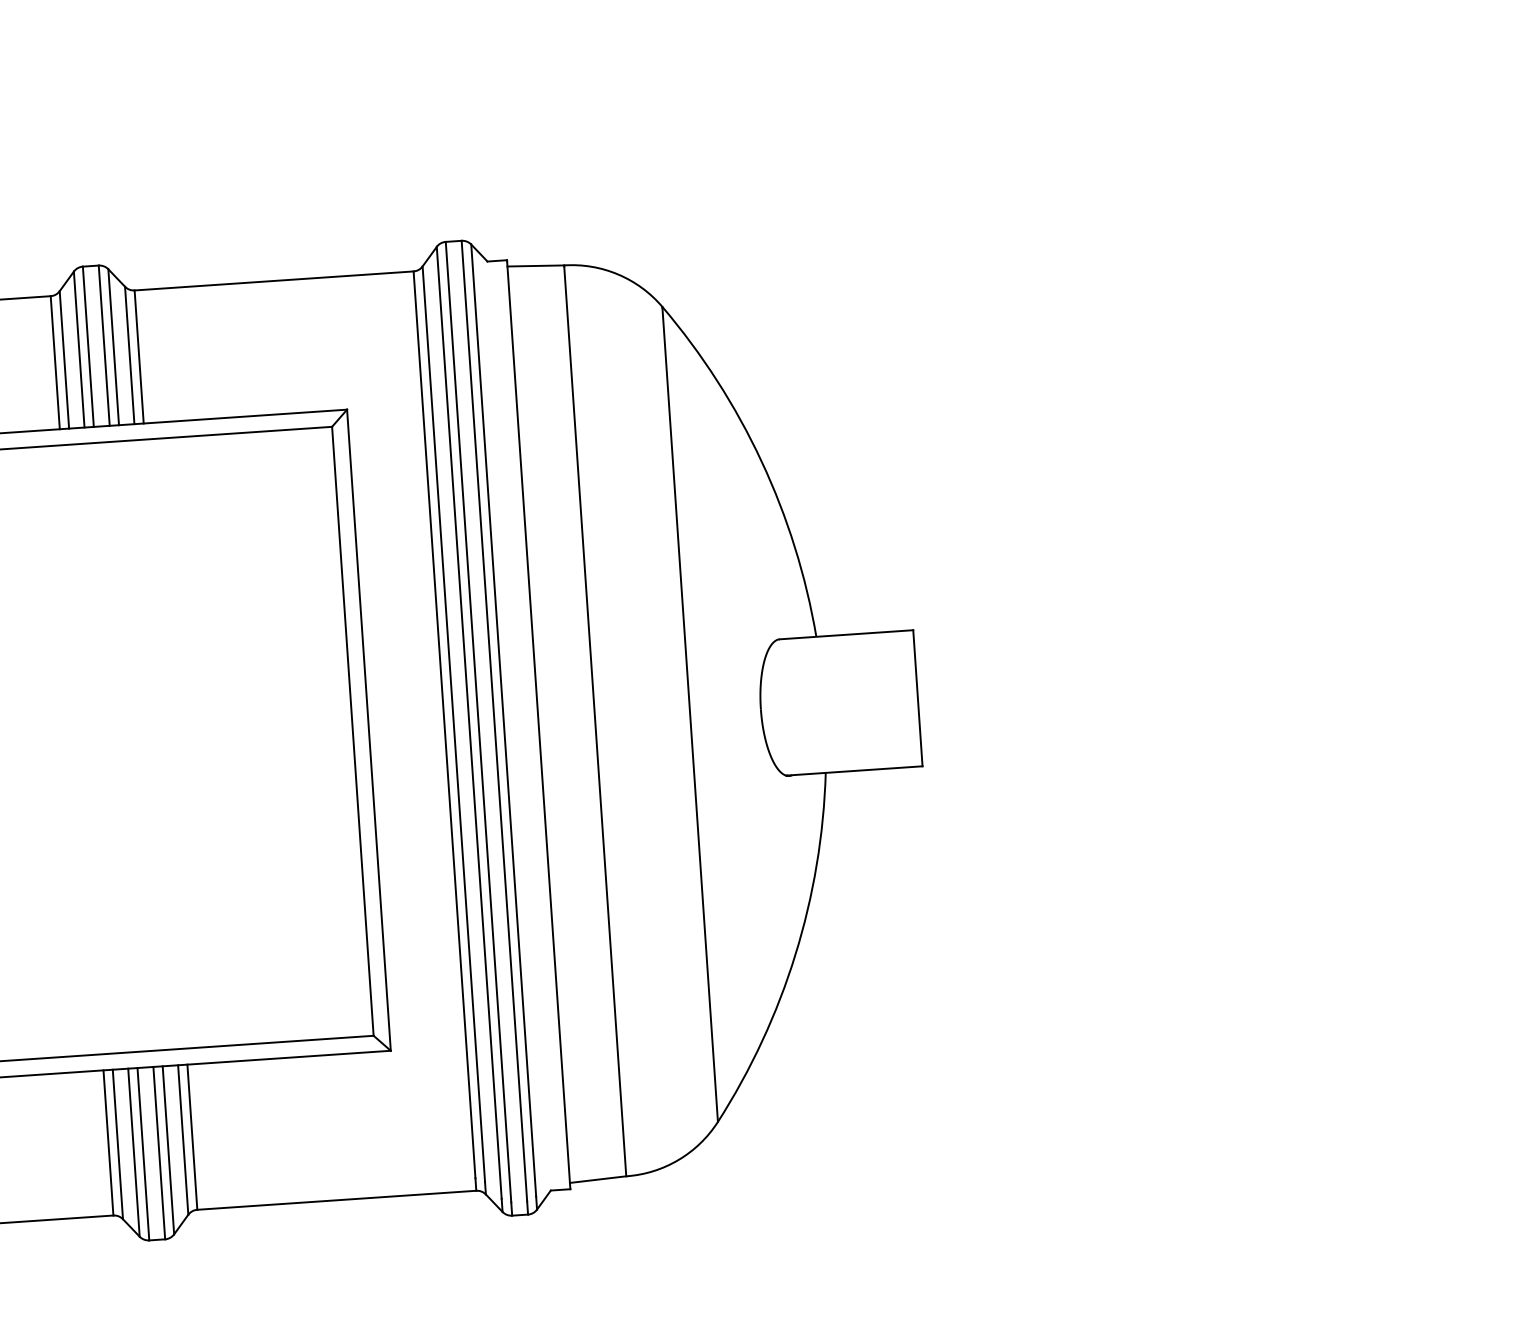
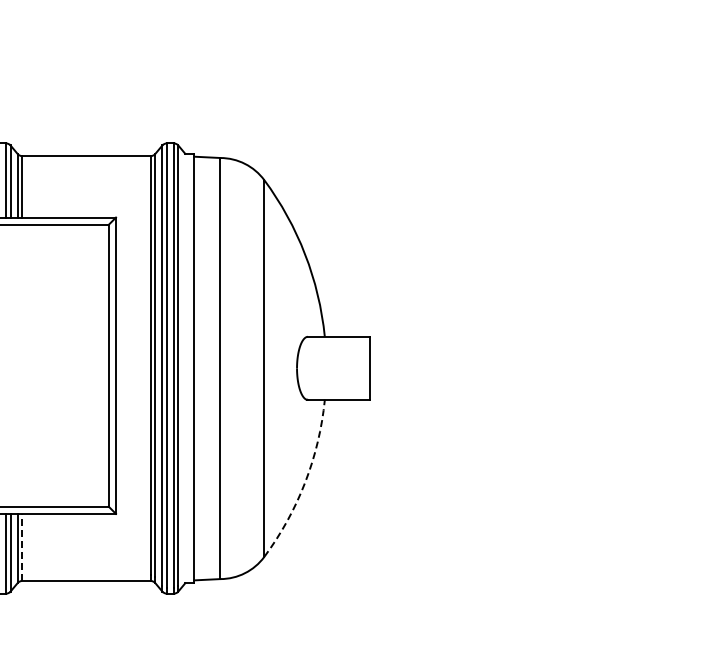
arc: (796, 954) -> (305, 482), solid -> dashed
line: (193, 1137) -> (22, 547), solid -> dashed

